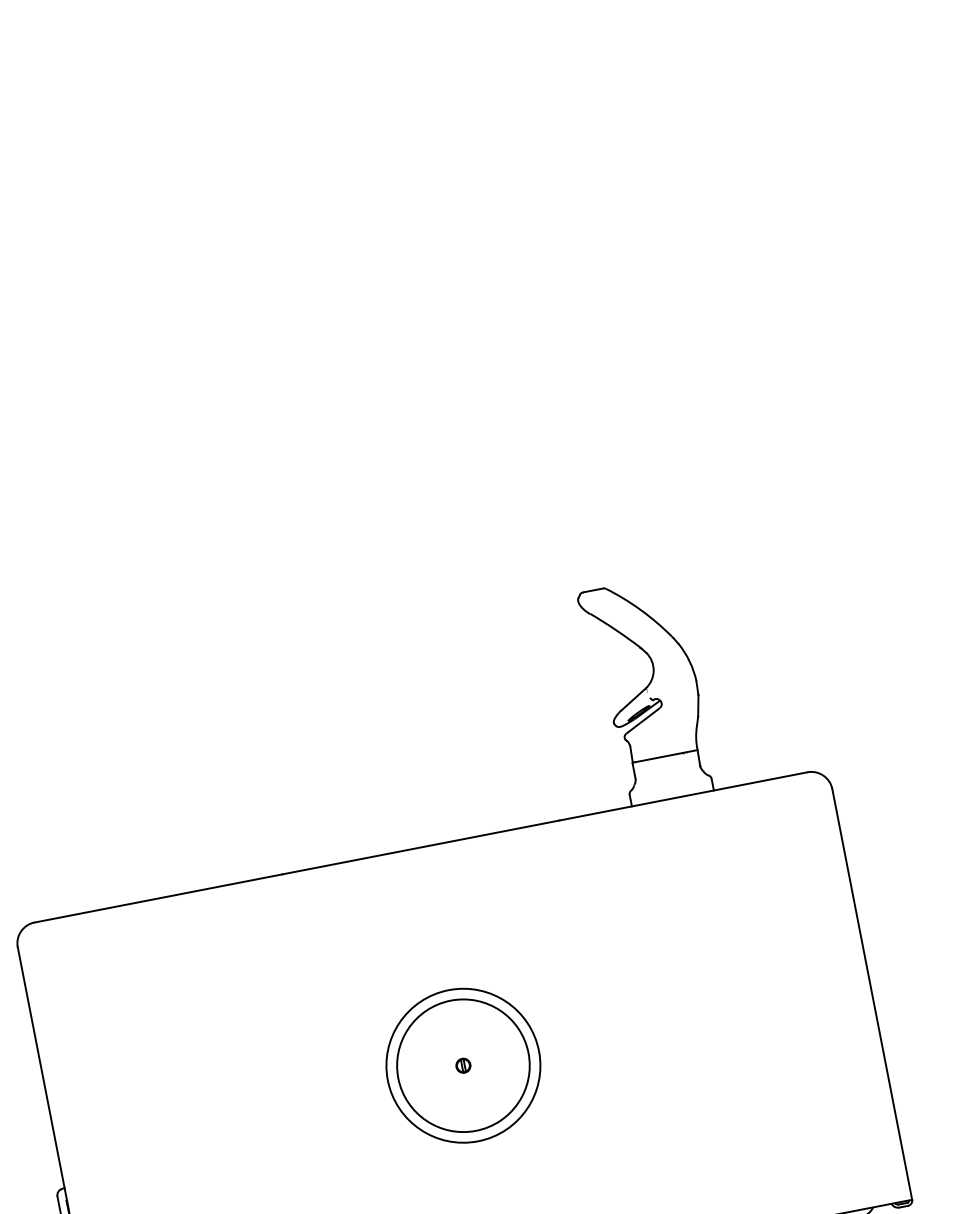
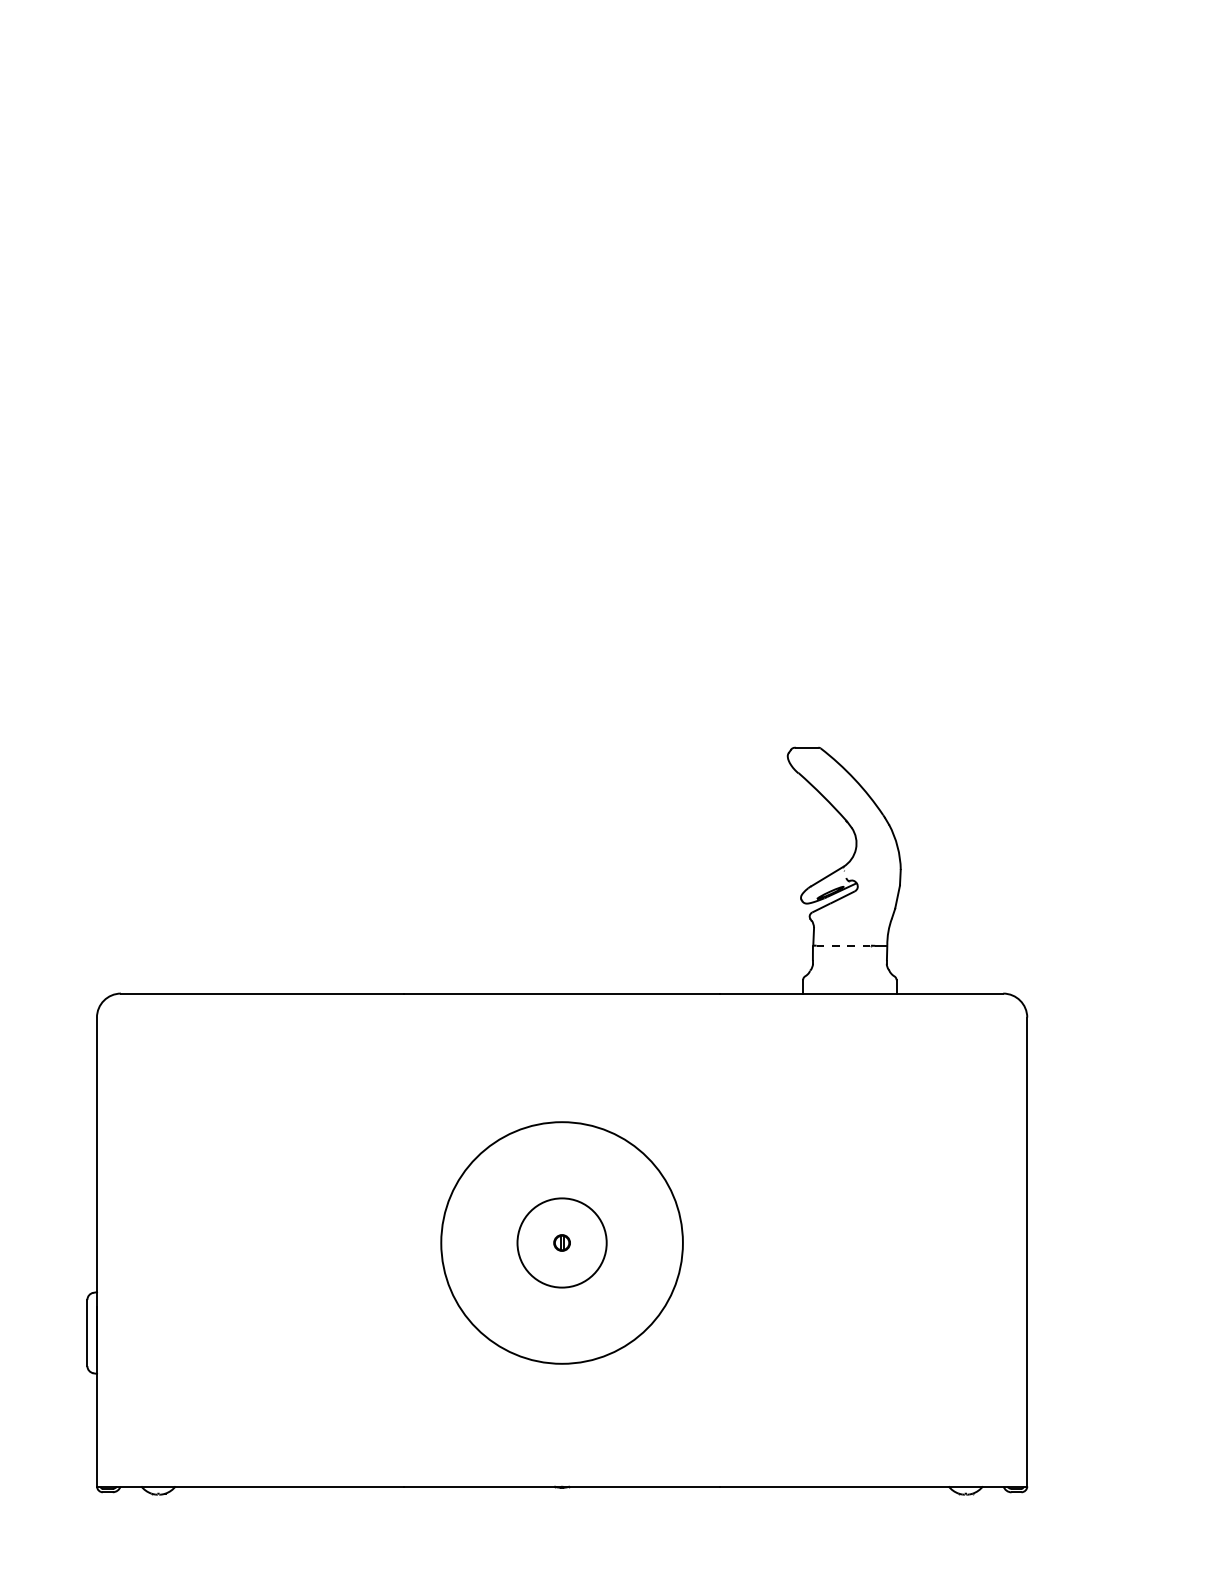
line: (660, 757) -> (844, 945), solid -> dashed
circle: (462, 1065) -> (561, 1242), size x0.6
circle: (462, 1065) -> (561, 1242), size x1.4

